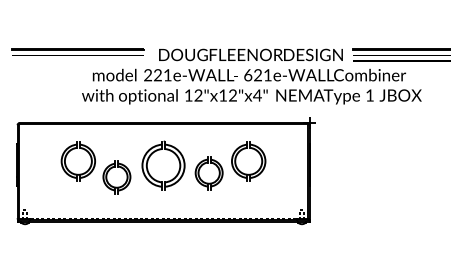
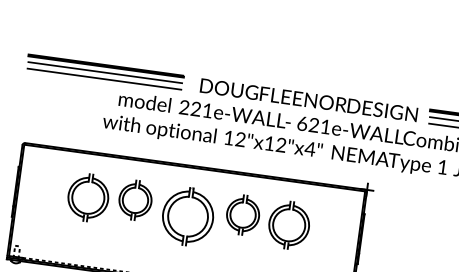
fill: (78, 60) -> (104, 78), added
part: (202, 179) -> (234, 221), moved
part: (108, 181) -> (124, 204), moved

